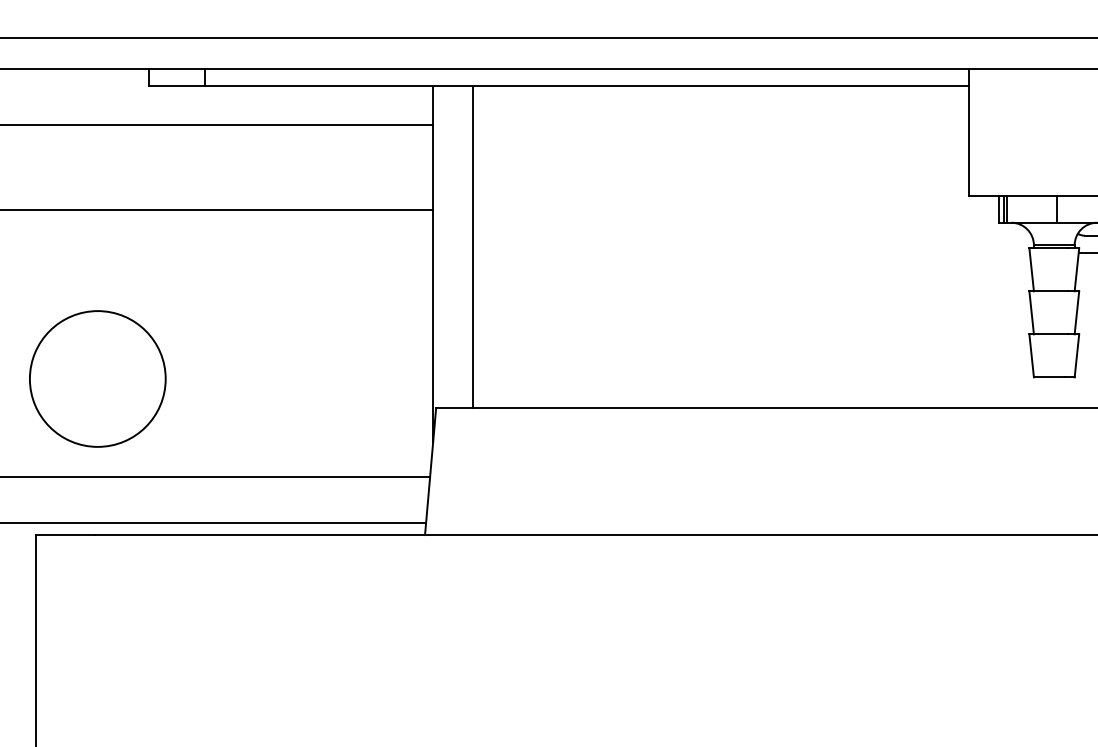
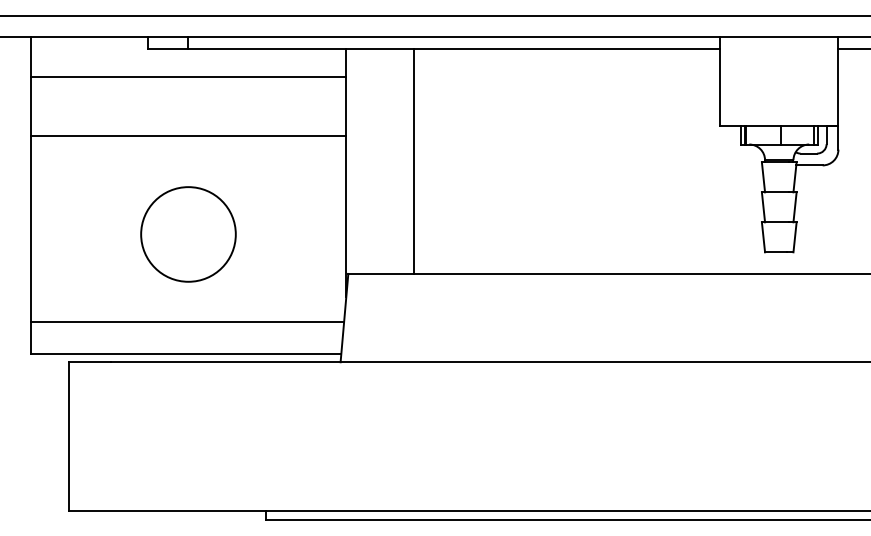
line: (473, 247) -> (414, 161), moved
circle: (97, 379) -> (188, 234), moved

